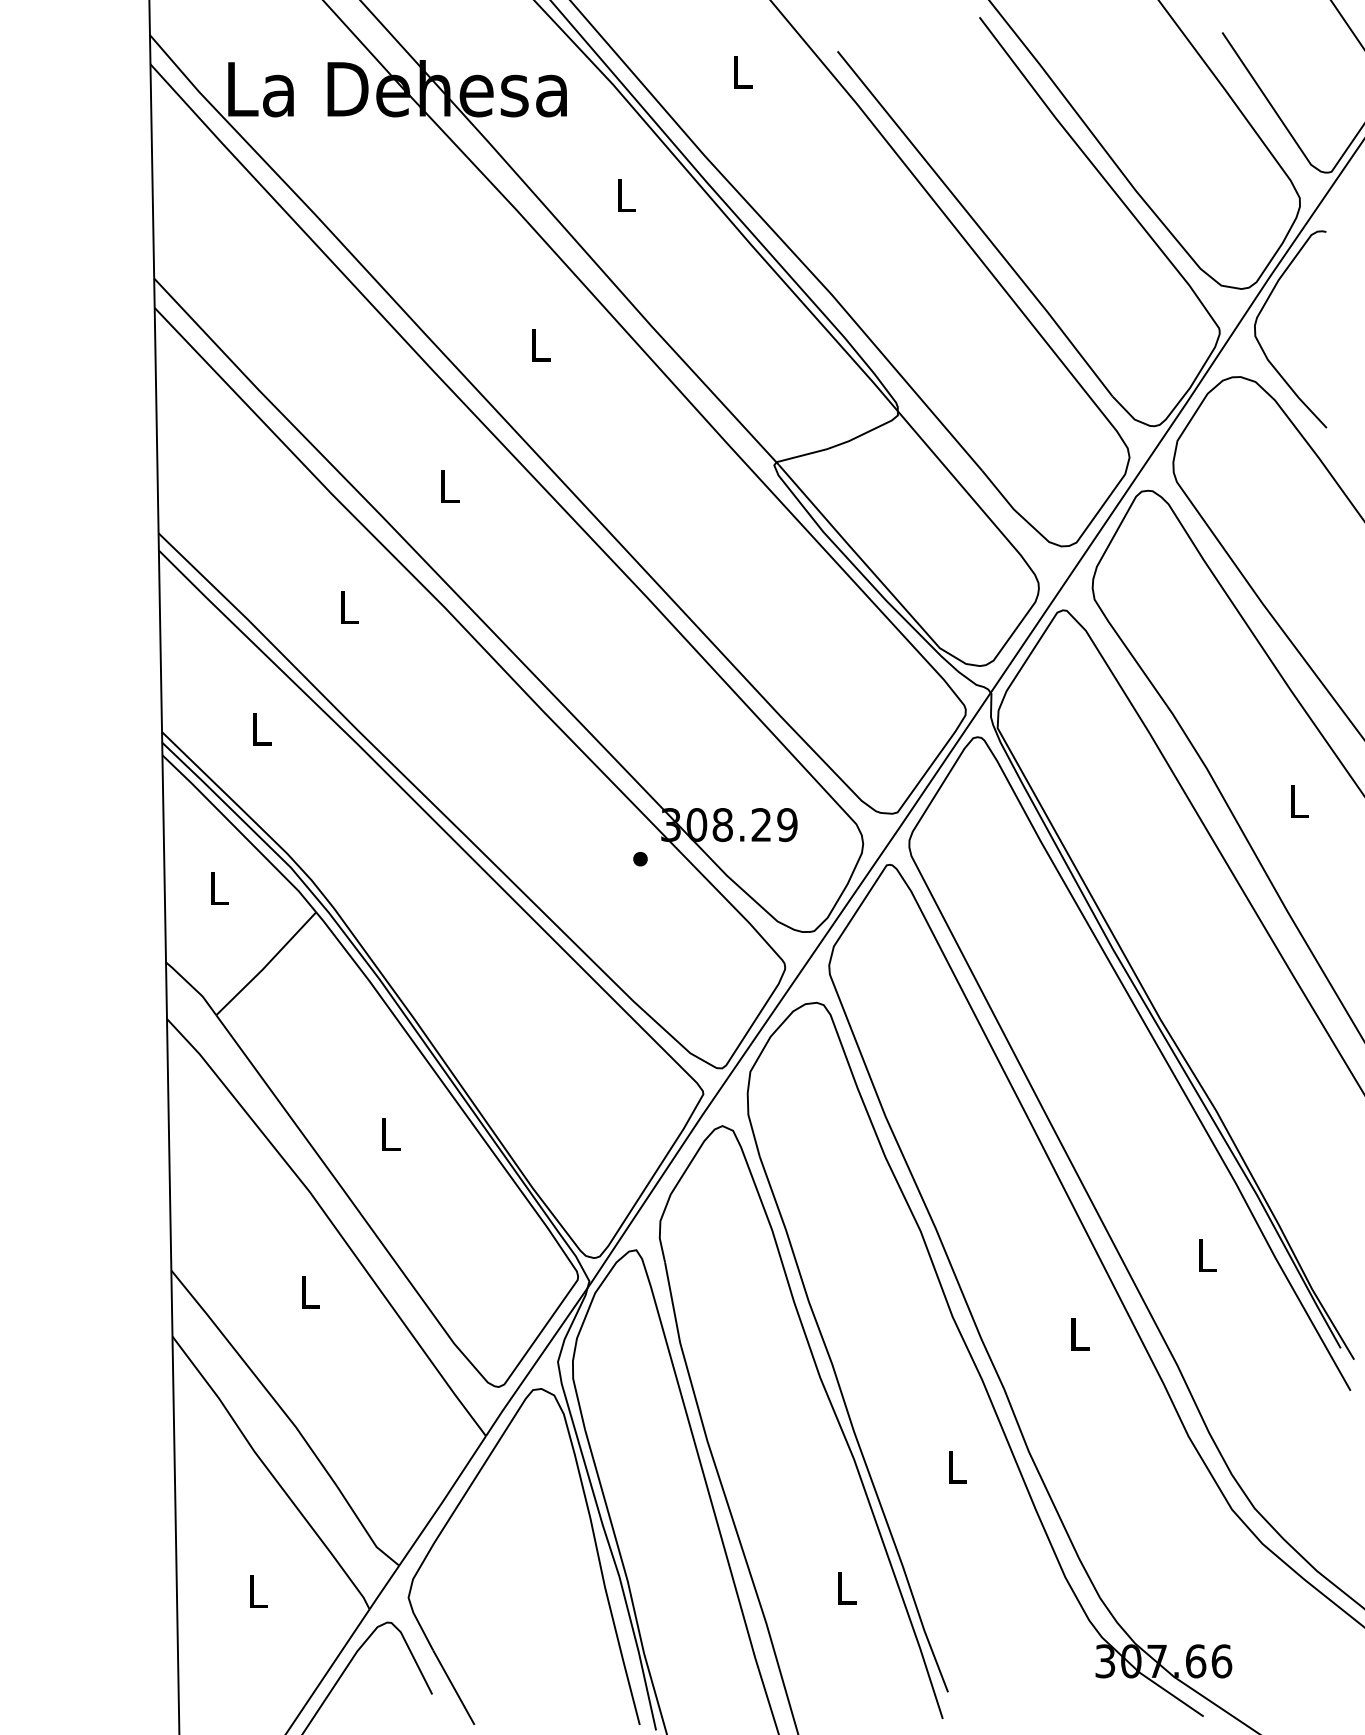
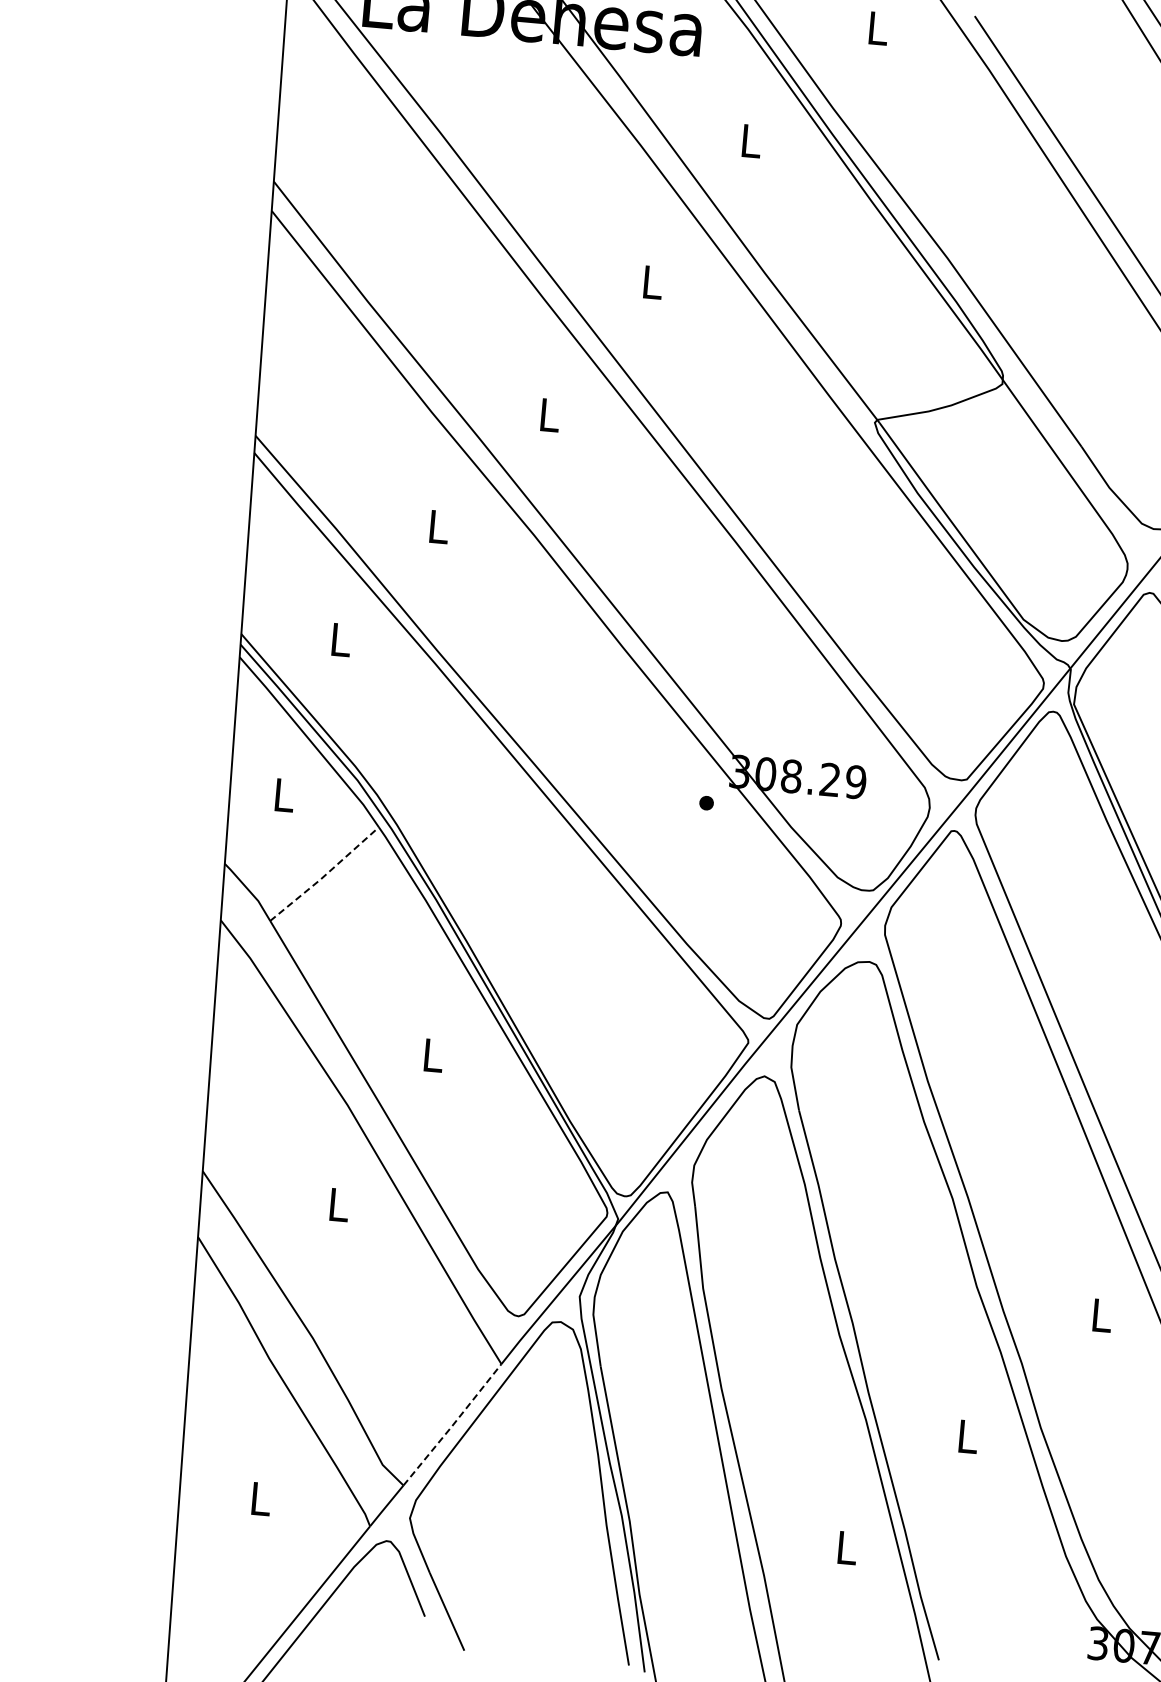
line: (266, 965) -> (324, 875), solid -> dashed
line: (443, 1501) -> (453, 1425), solid -> dashed

